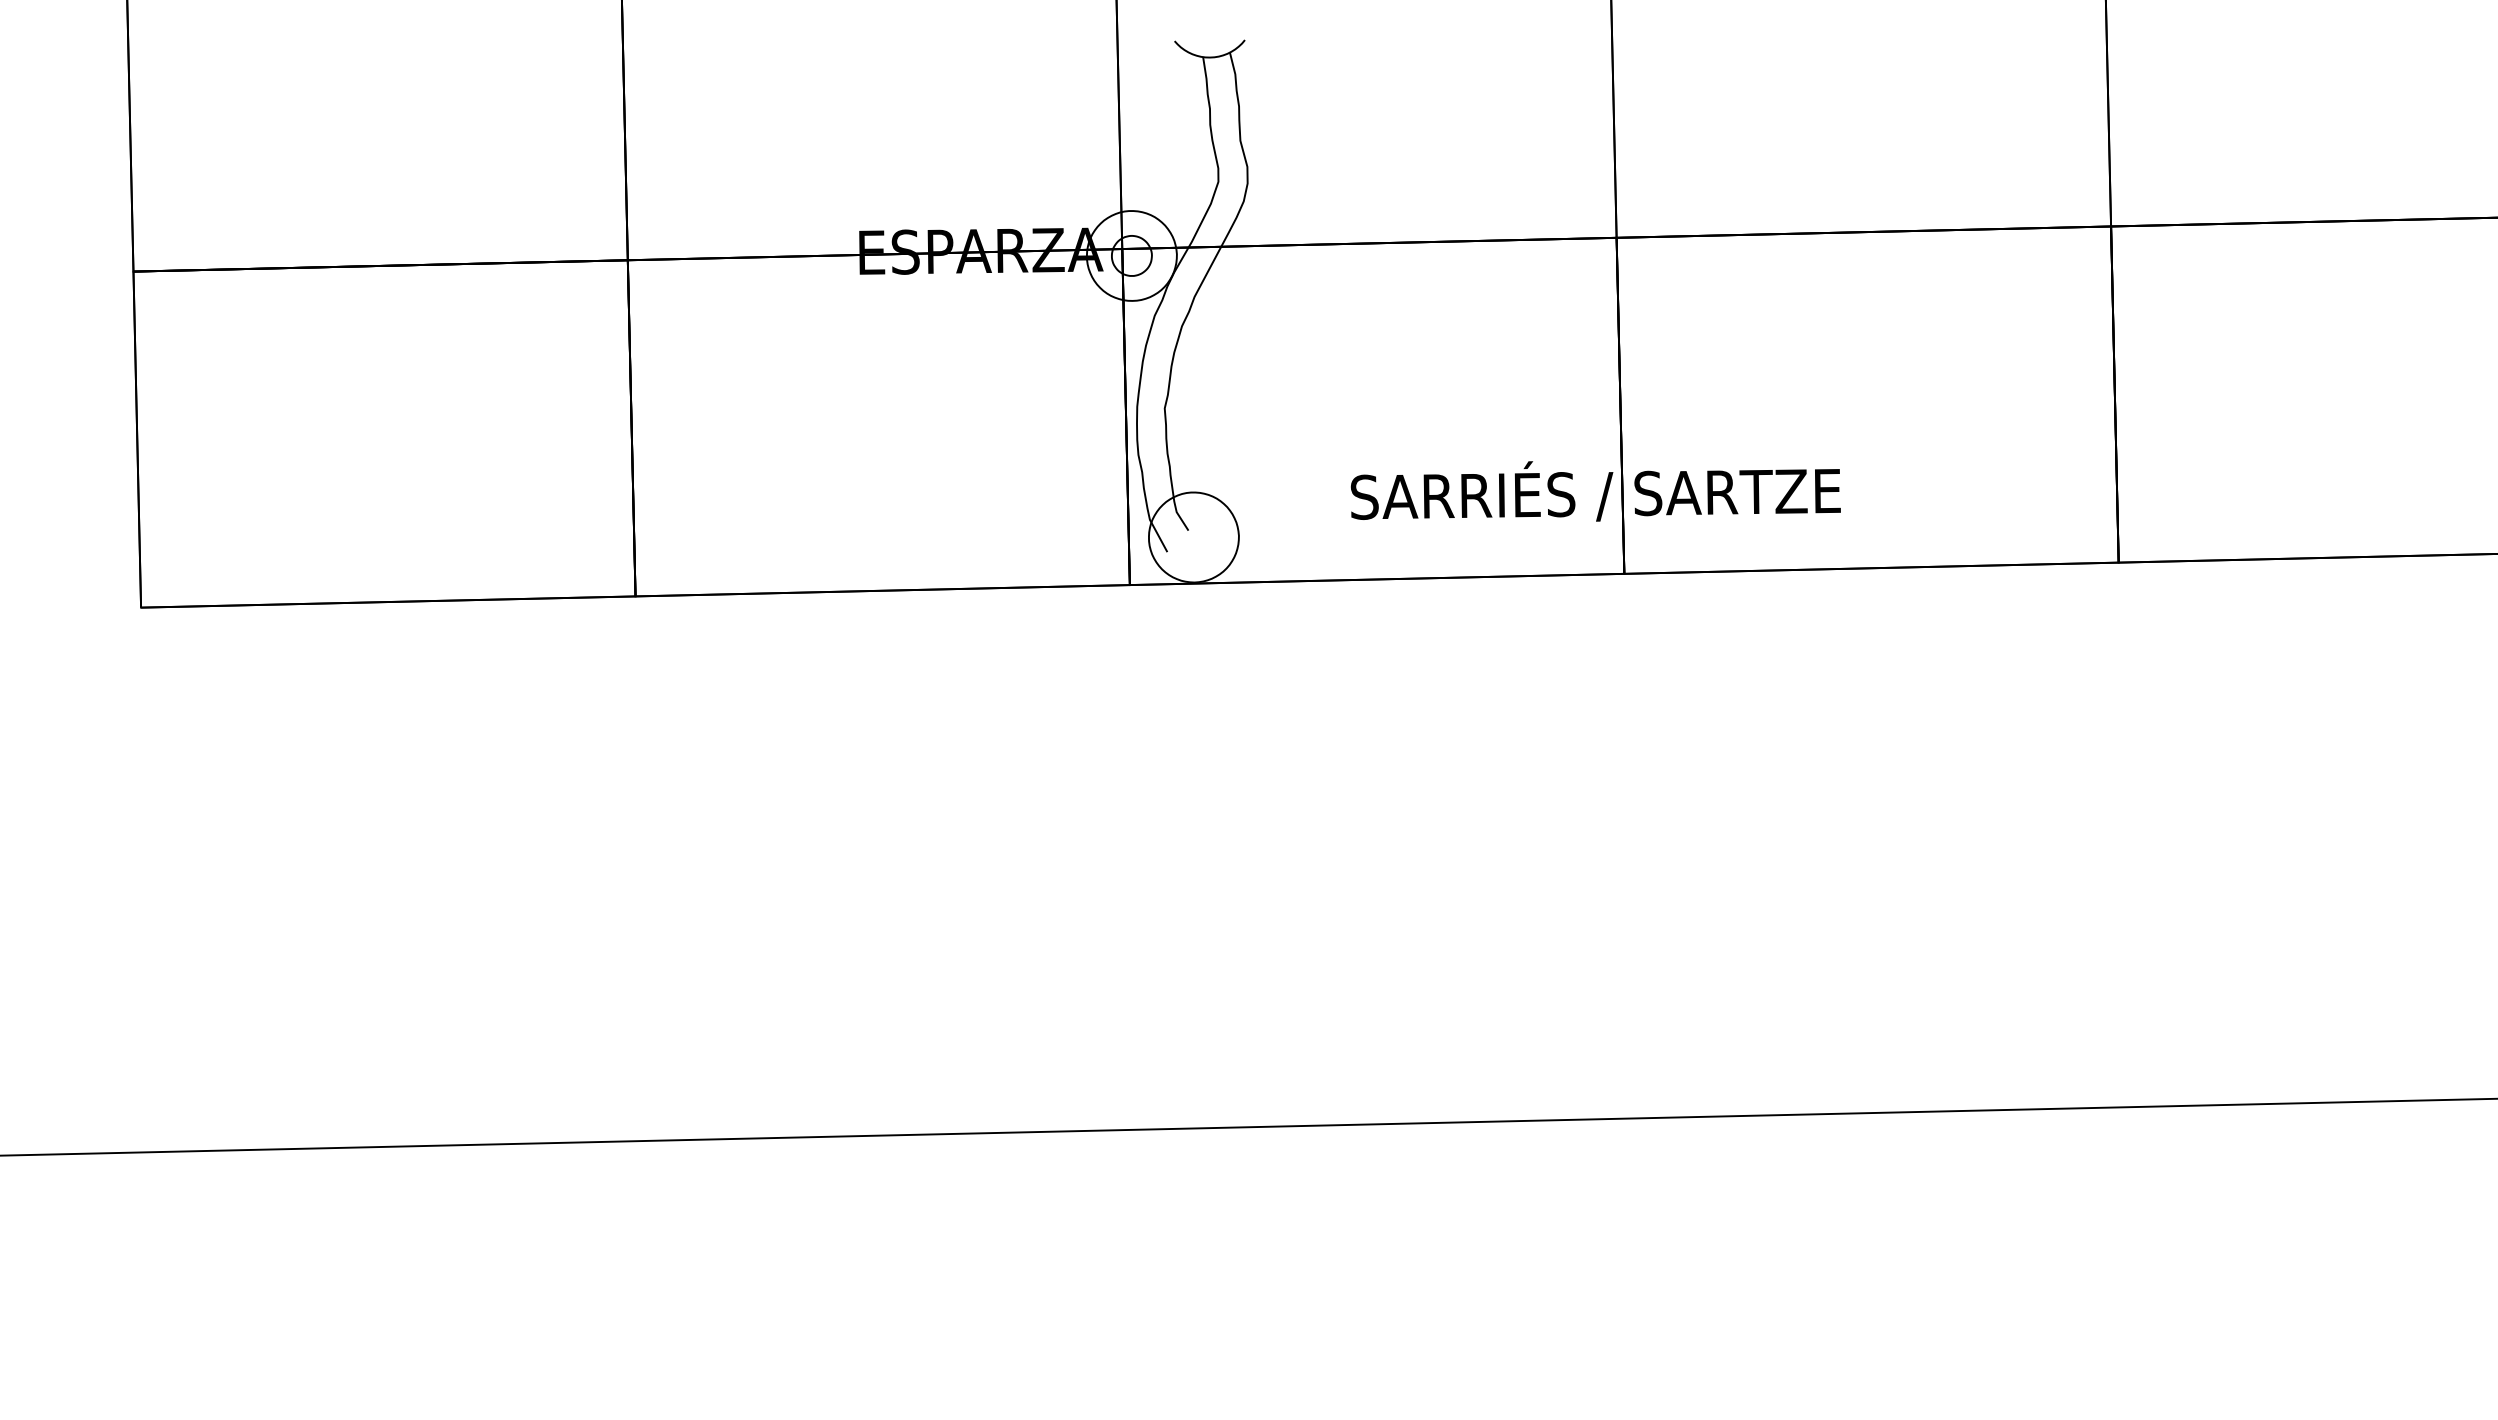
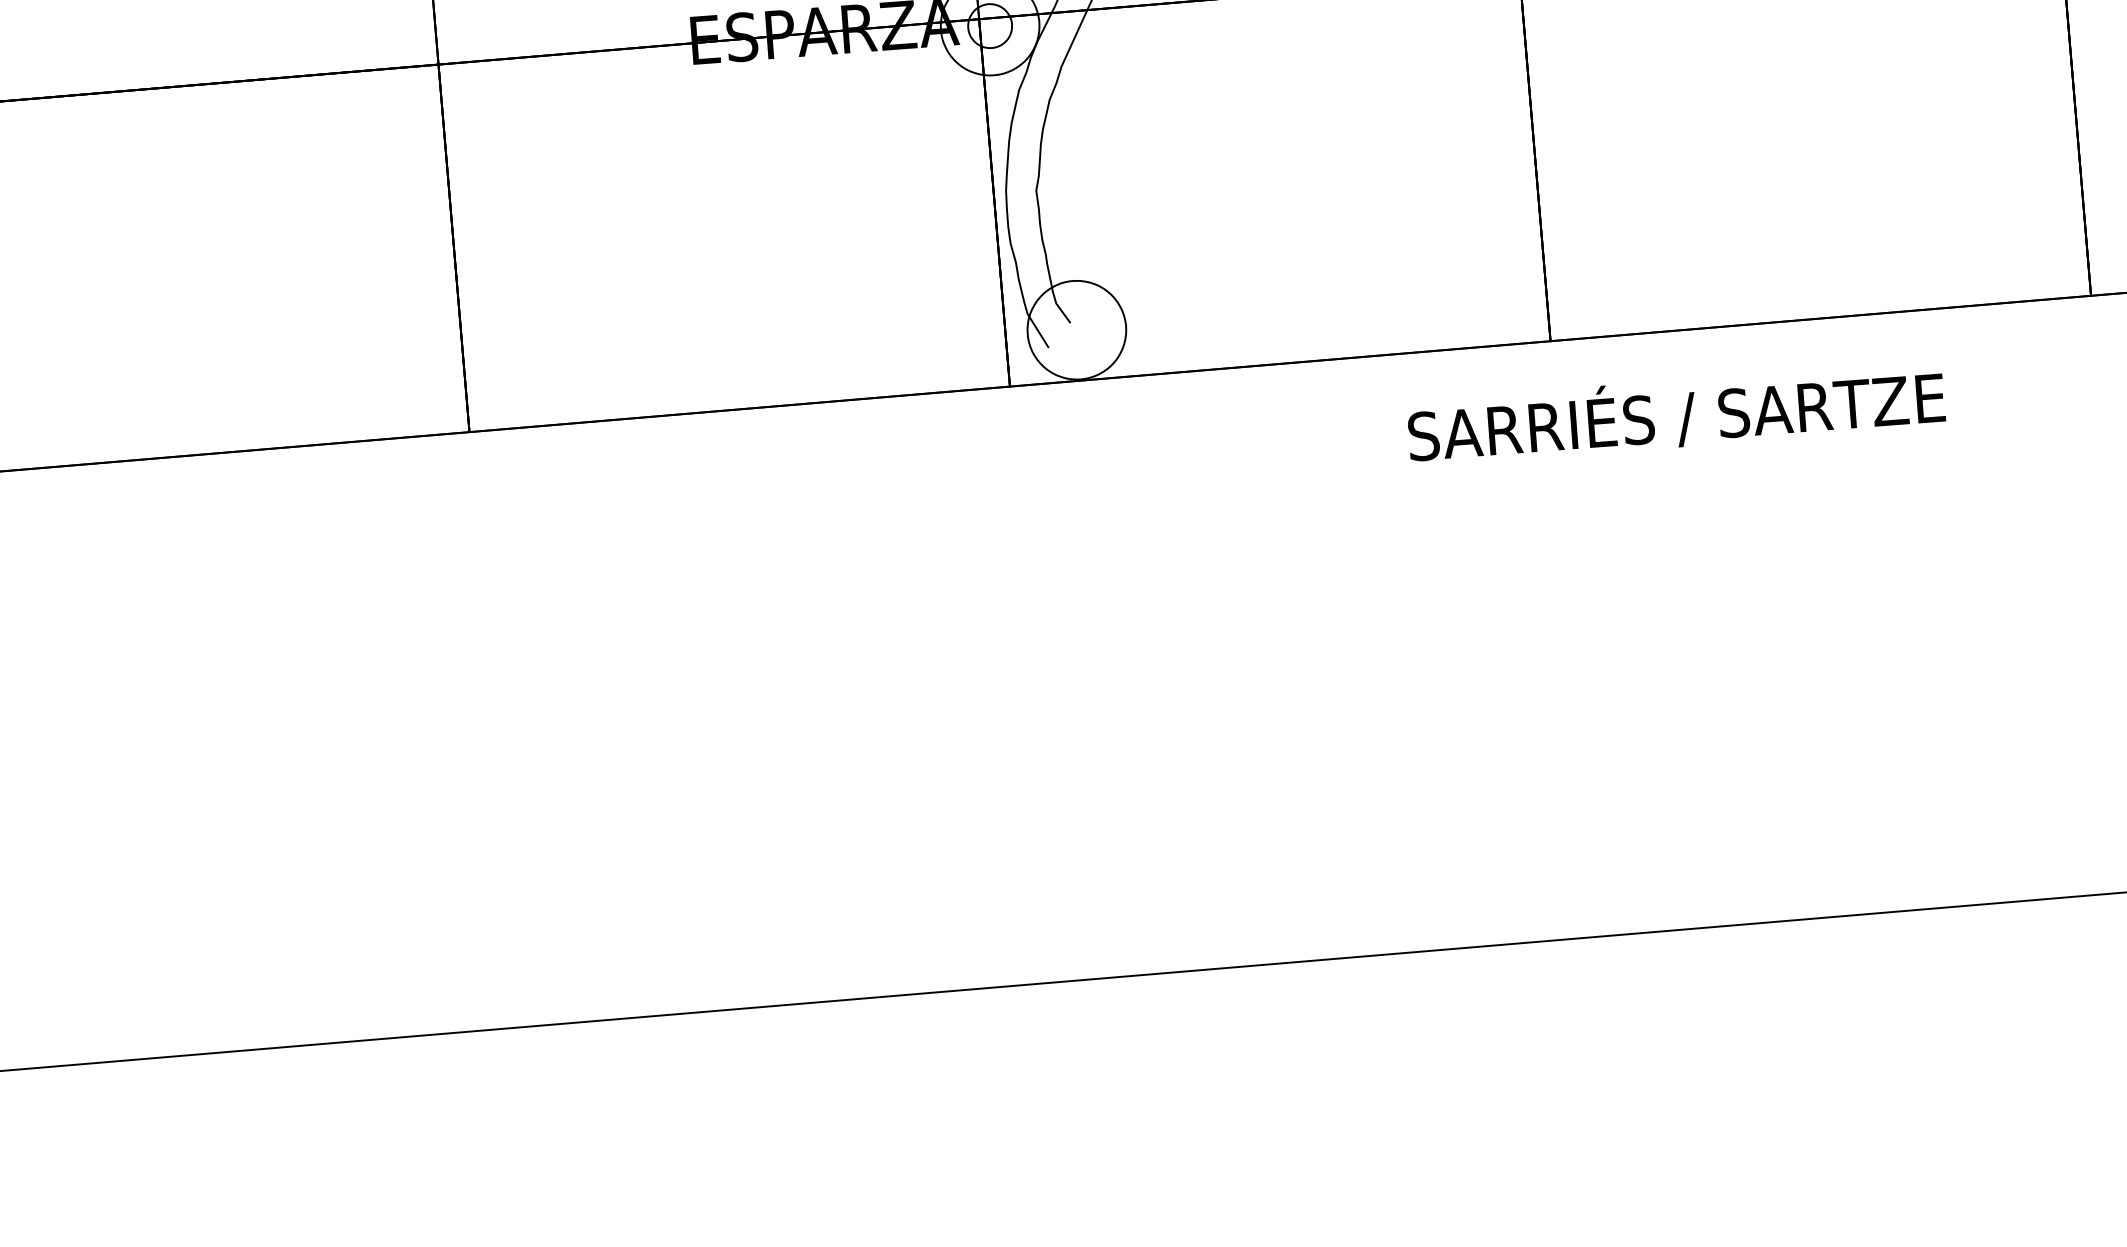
text: (1595, 491) -> (1676, 414), moved

